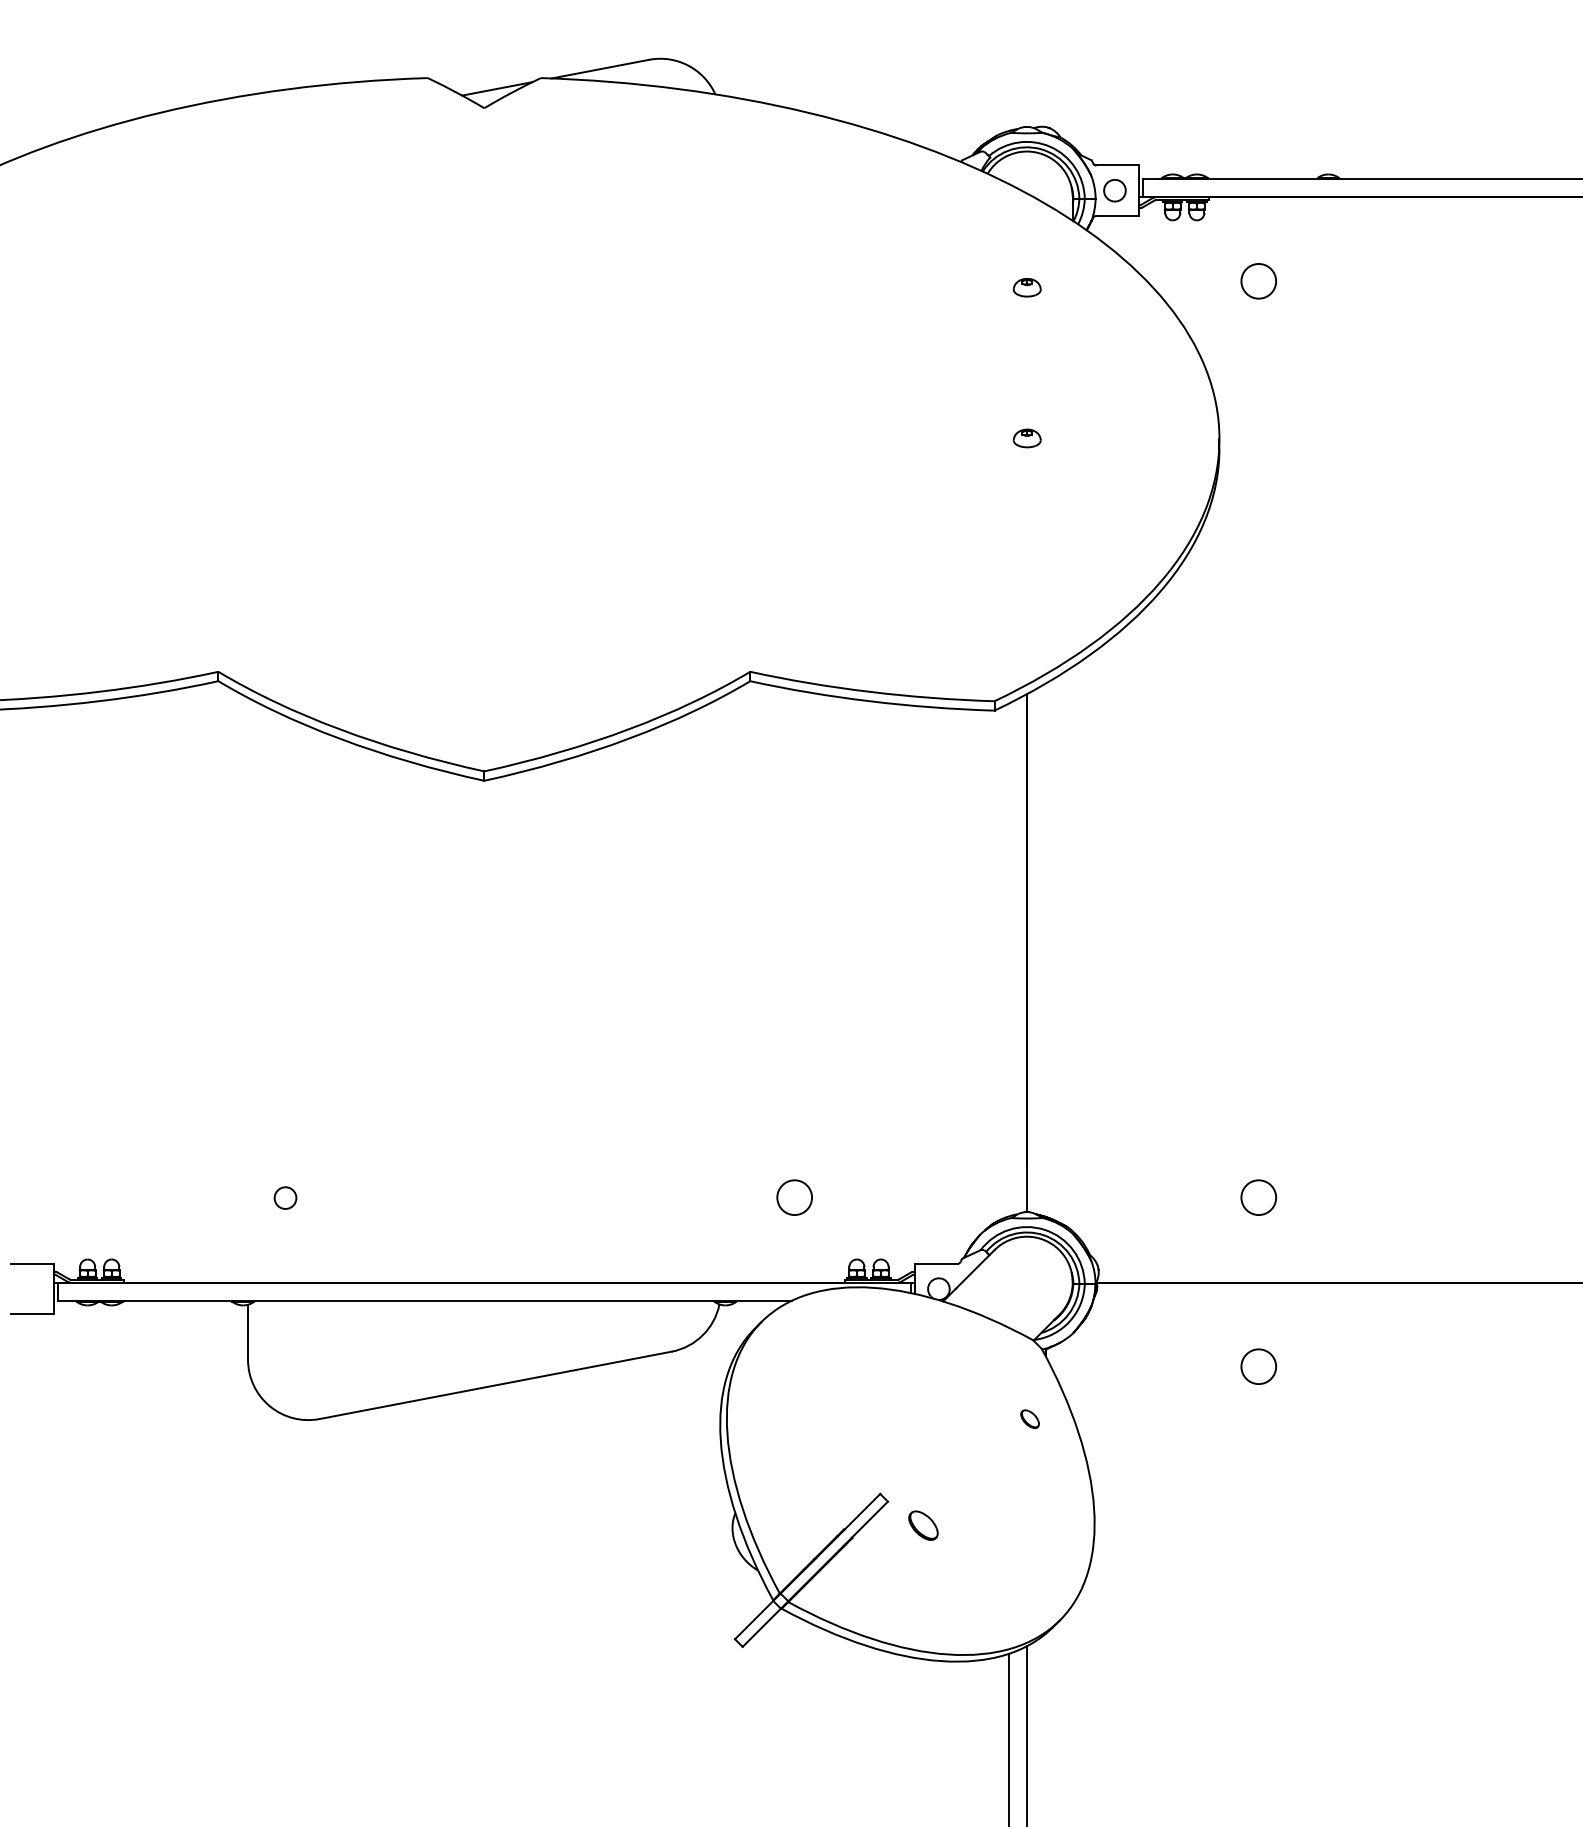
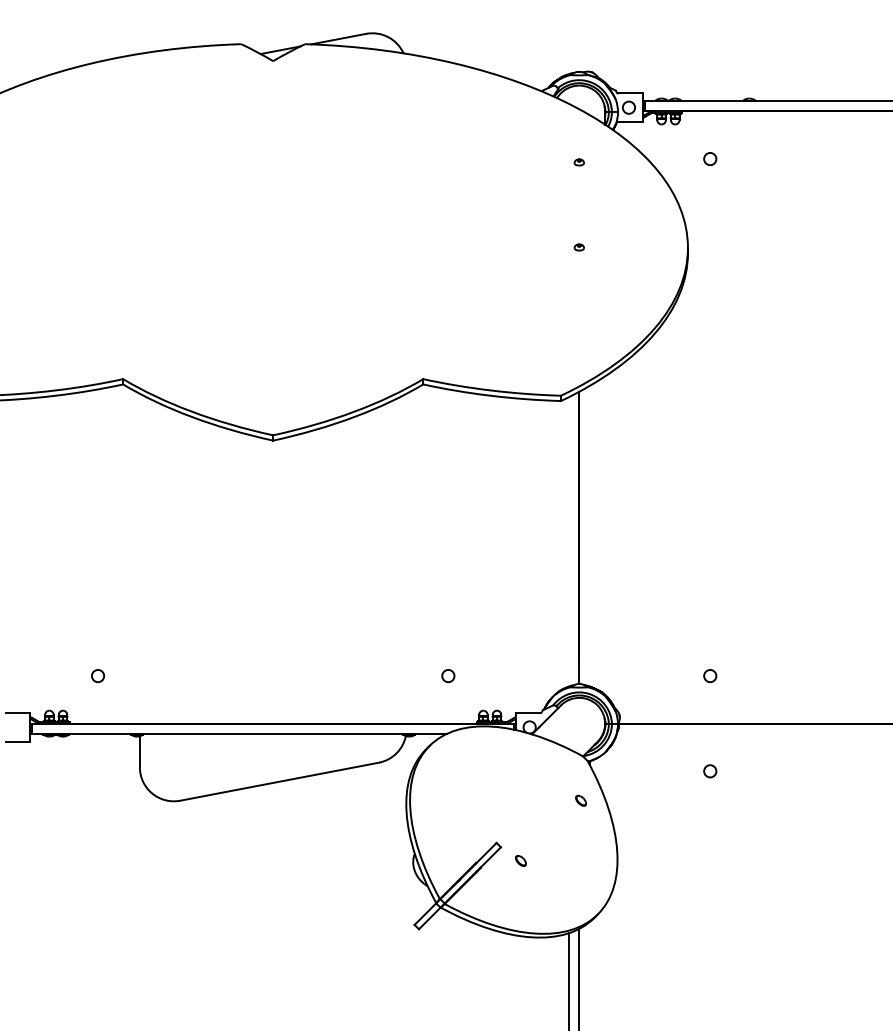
circle: (1259, 282) -> (710, 159), size x0.62
part: (1025, 287) -> (578, 162), size x0.62
part: (1025, 438) -> (578, 247), size x0.62
circle: (284, 1198) -> (97, 676), moved
circle: (795, 1198) -> (448, 676), size x0.62
circle: (1259, 1198) -> (710, 676), size x0.62
circle: (1259, 1367) -> (710, 771), size x0.62
part: (922, 1525) -> (520, 860), size x0.62

